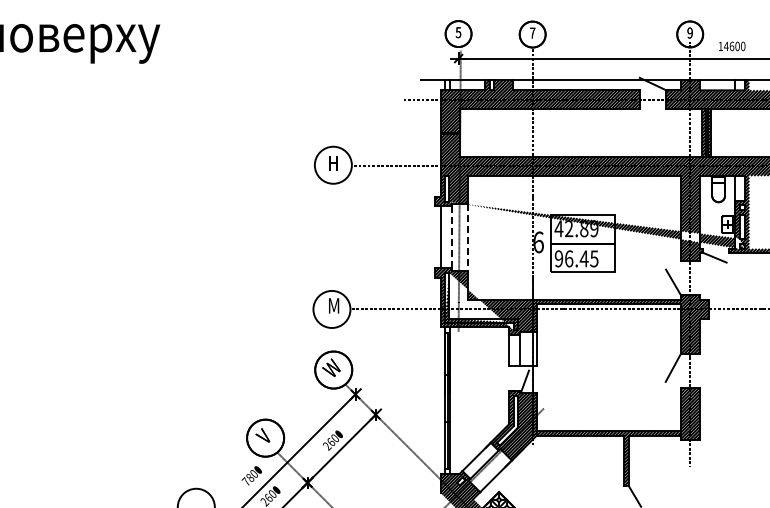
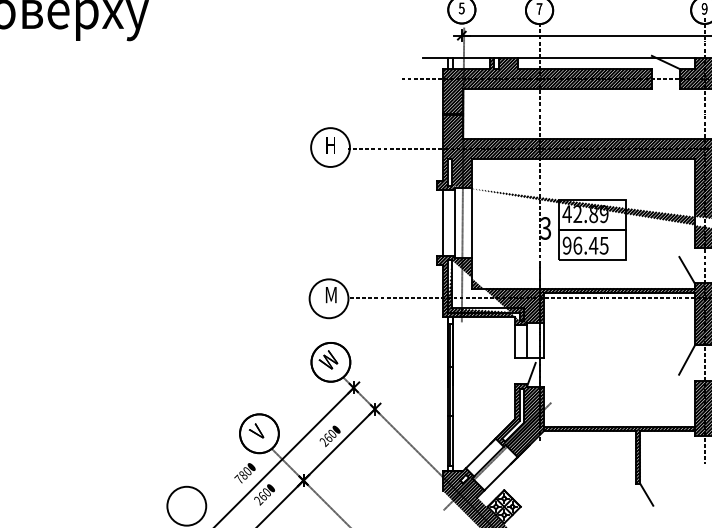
line: (451, 237) -> (454, 223), dashed -> solid
line: (468, 237) -> (472, 223), dashed -> solid
text: (538, 242) -> (545, 228), 6 -> 3

